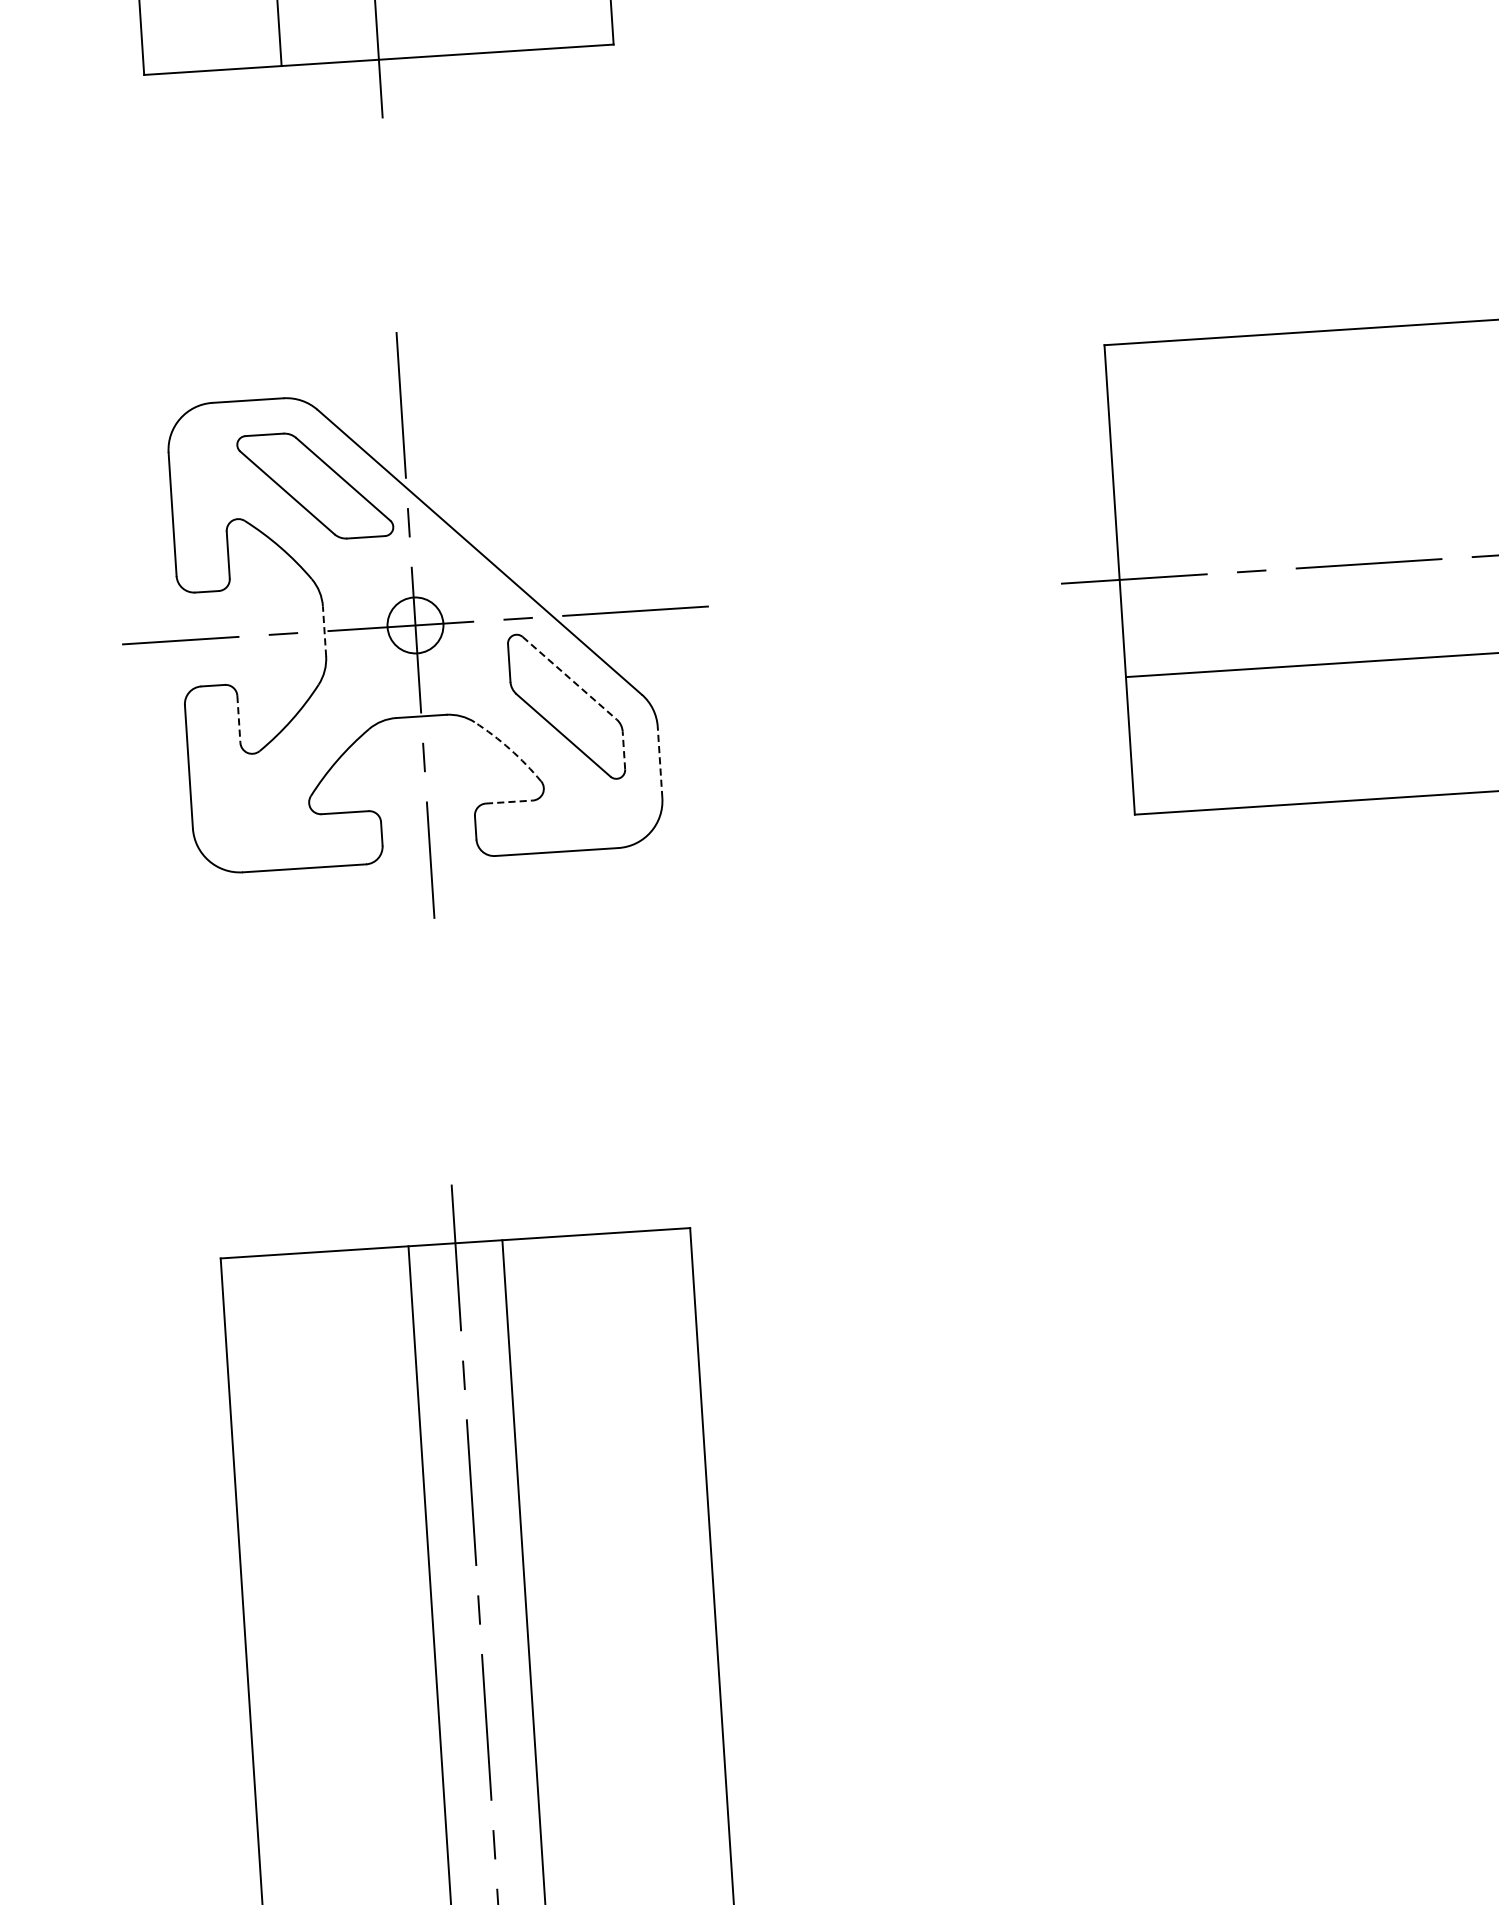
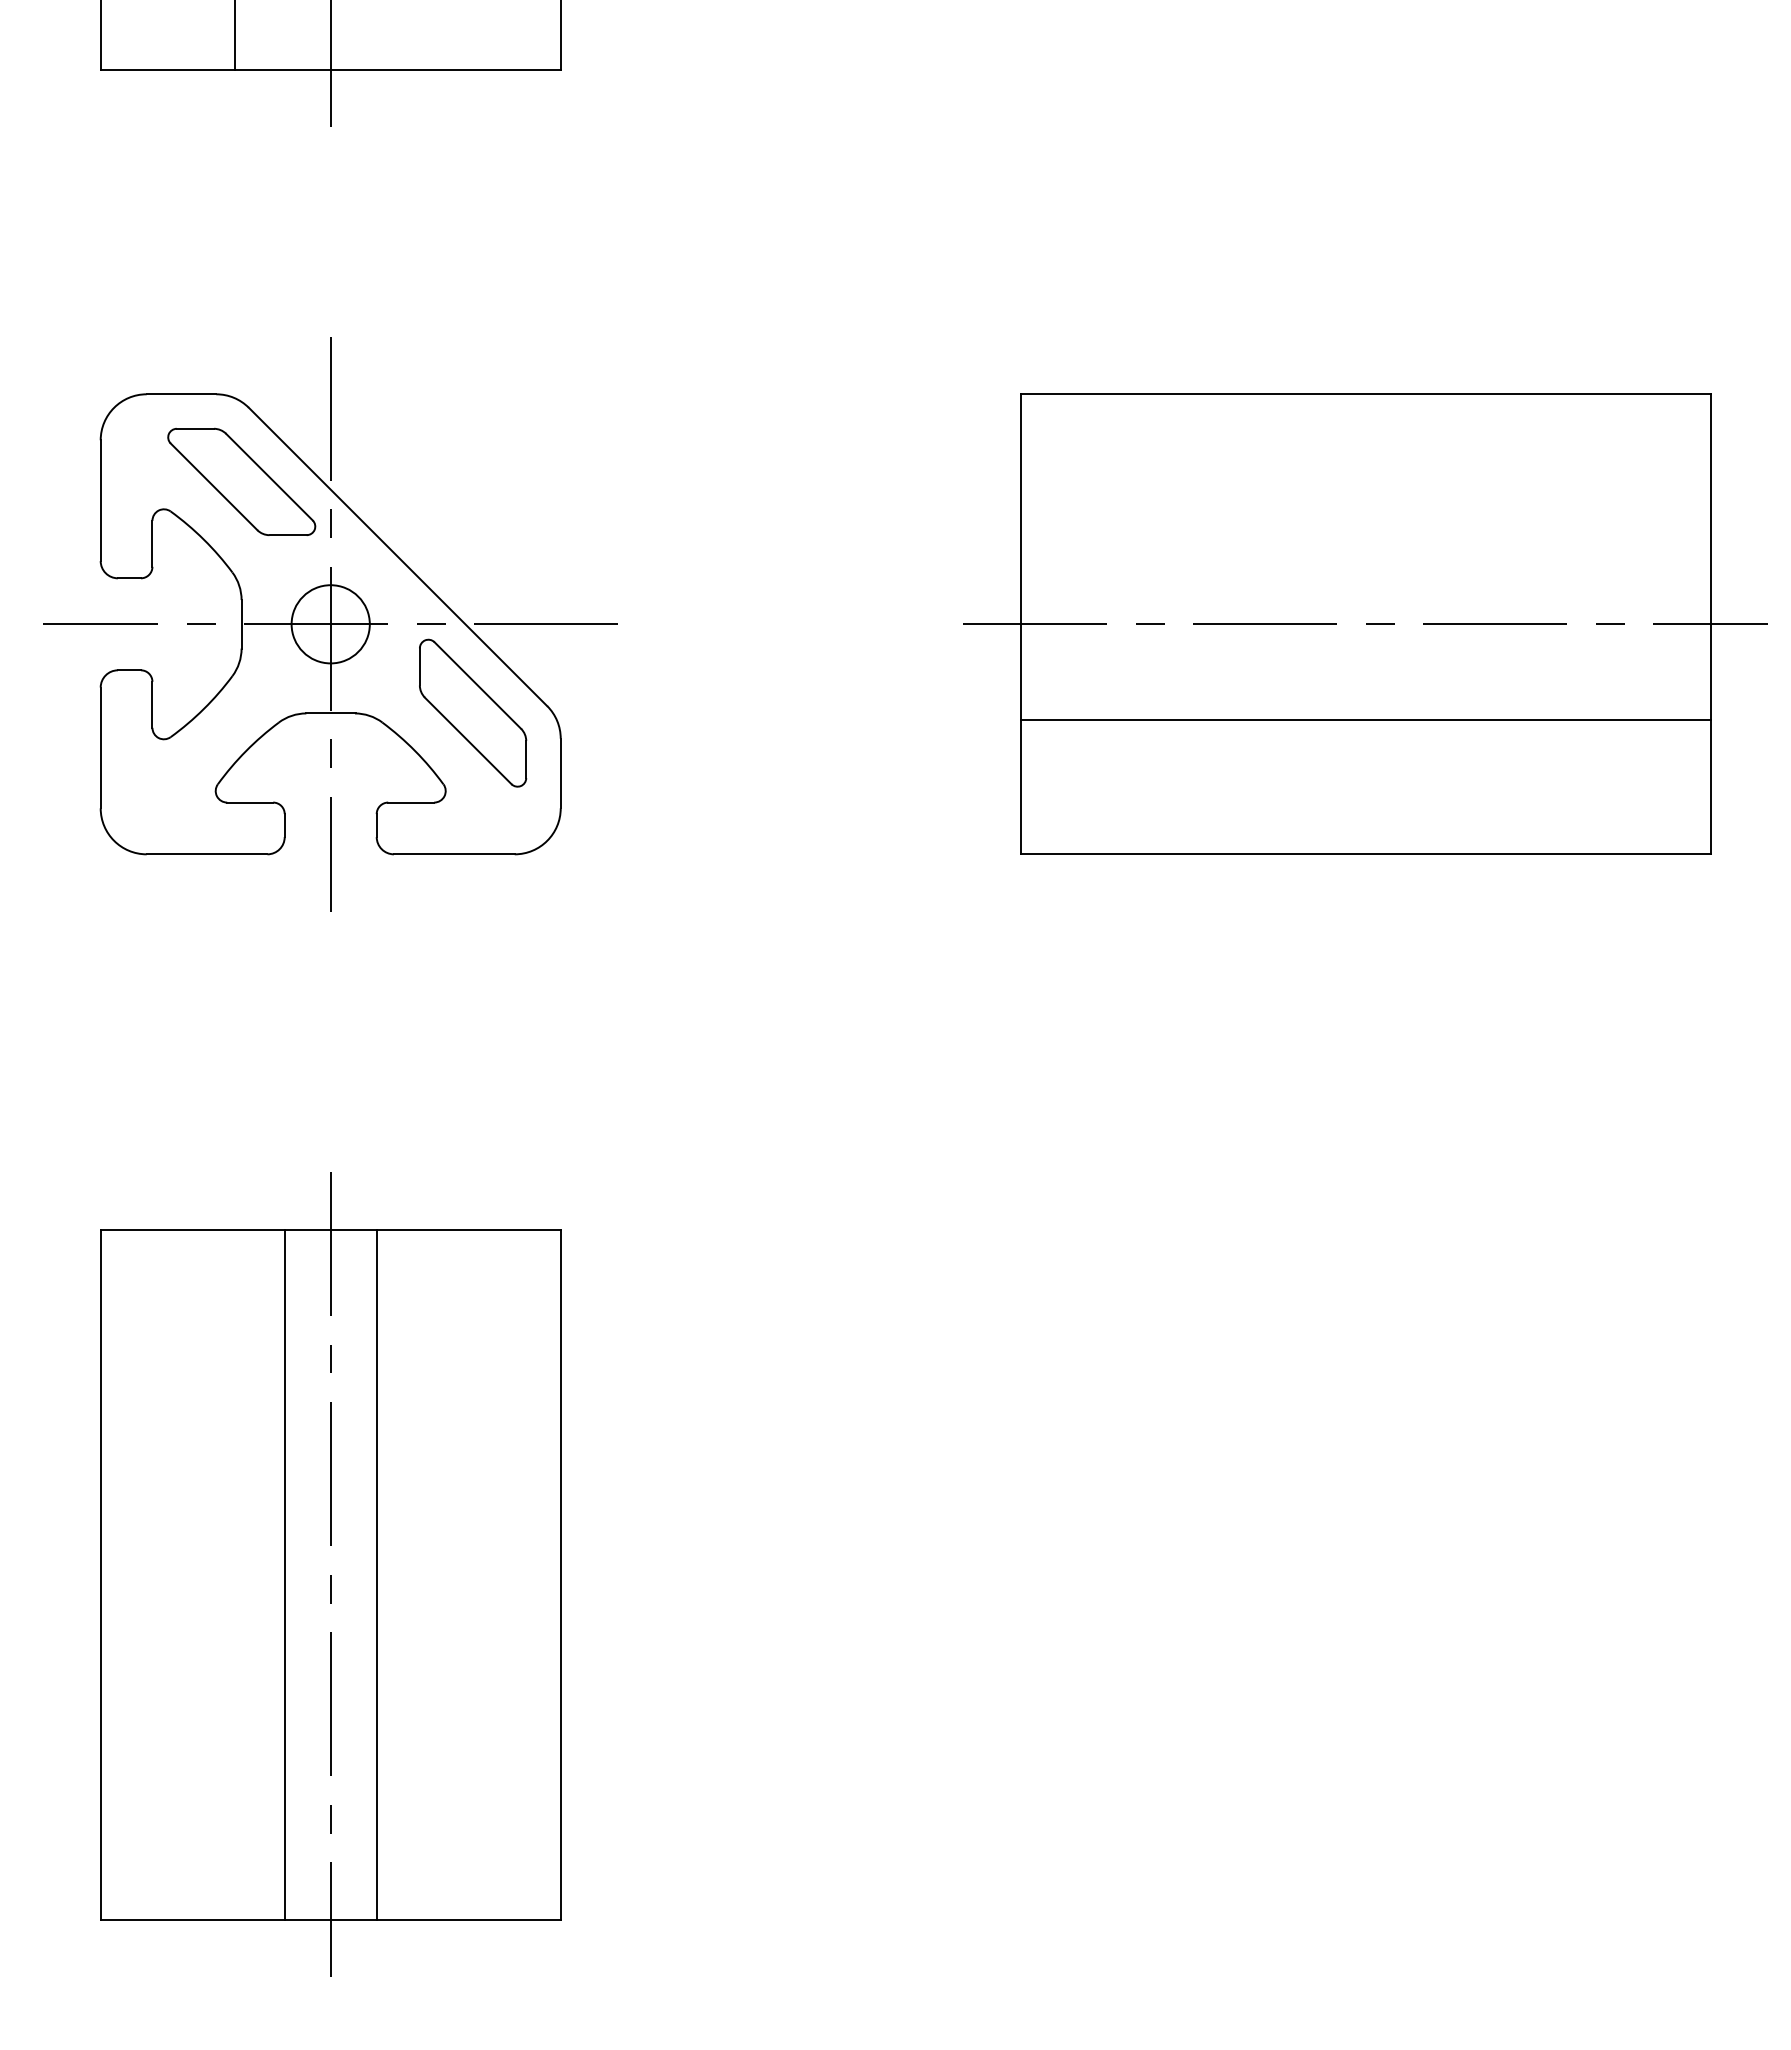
circle: (415, 625) -> (330, 624), size x1.43
line: (324, 631) -> (241, 624), dashed -> solid
line: (570, 678) -> (478, 685), dashed -> solid
line: (238, 720) -> (152, 705), dashed -> solid
arc: (510, 749) -> (415, 751), dashed -> solid
line: (624, 750) -> (526, 759), dashed -> solid
line: (659, 762) -> (560, 773), dashed -> solid
line: (509, 801) -> (411, 802), dashed -> solid

